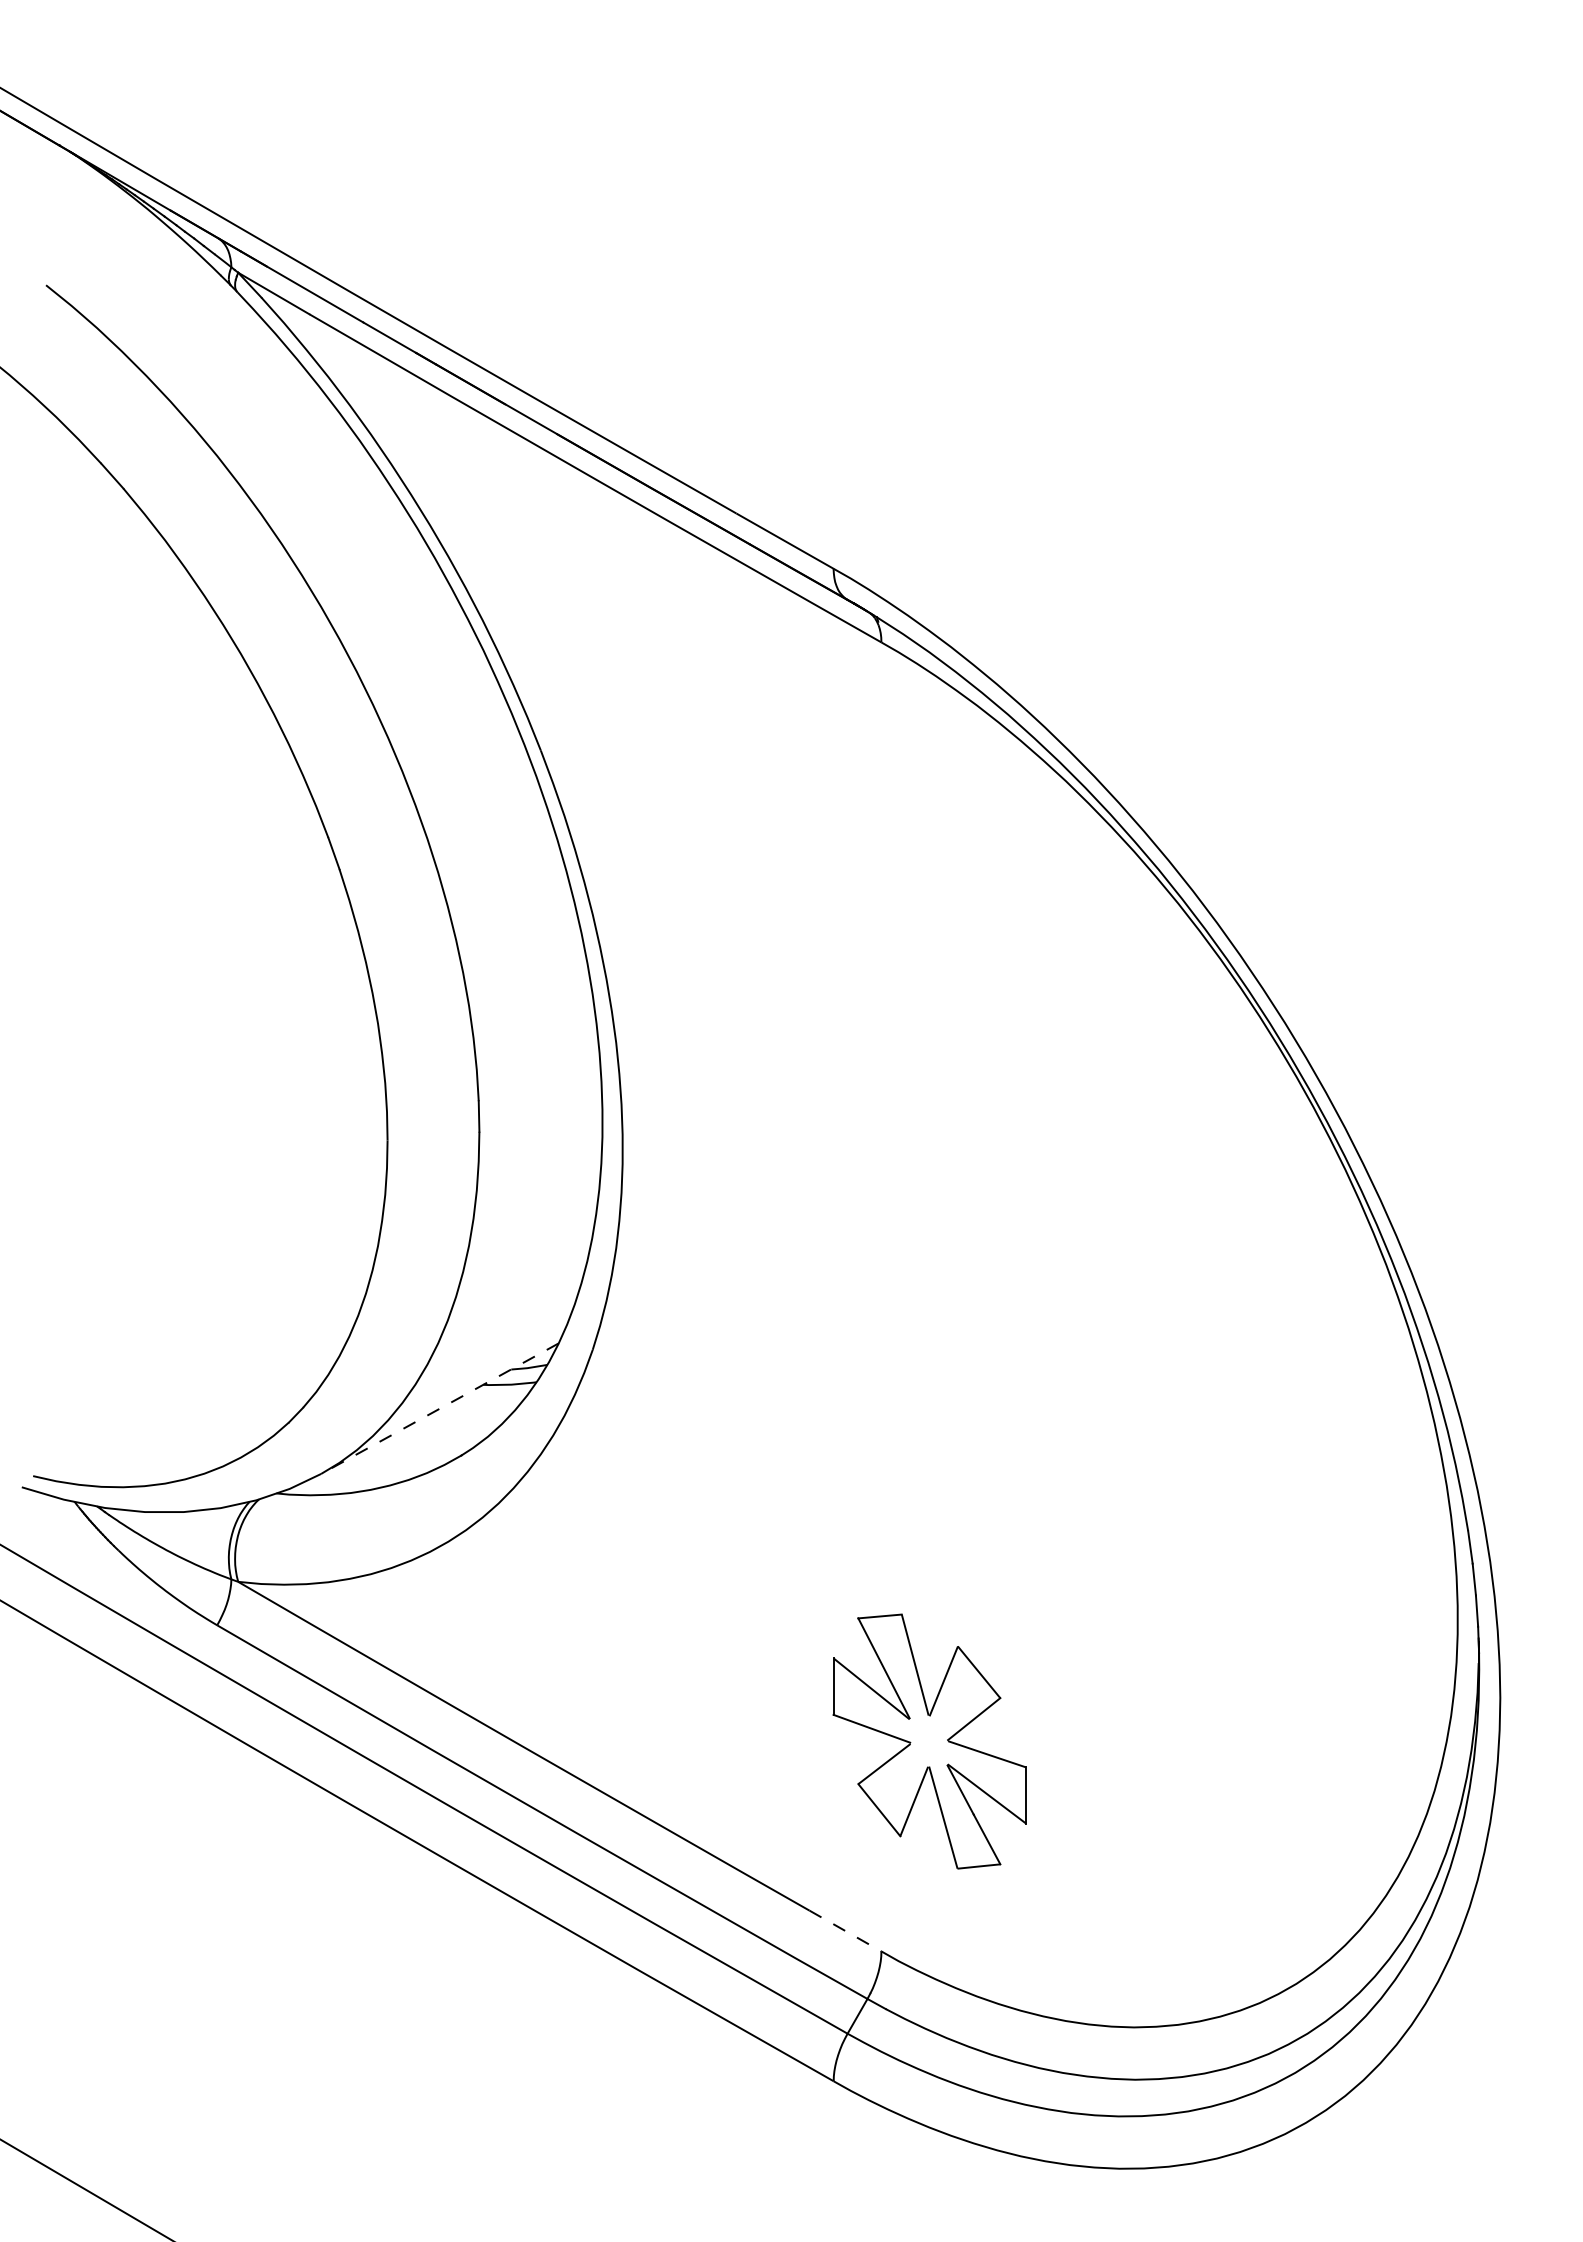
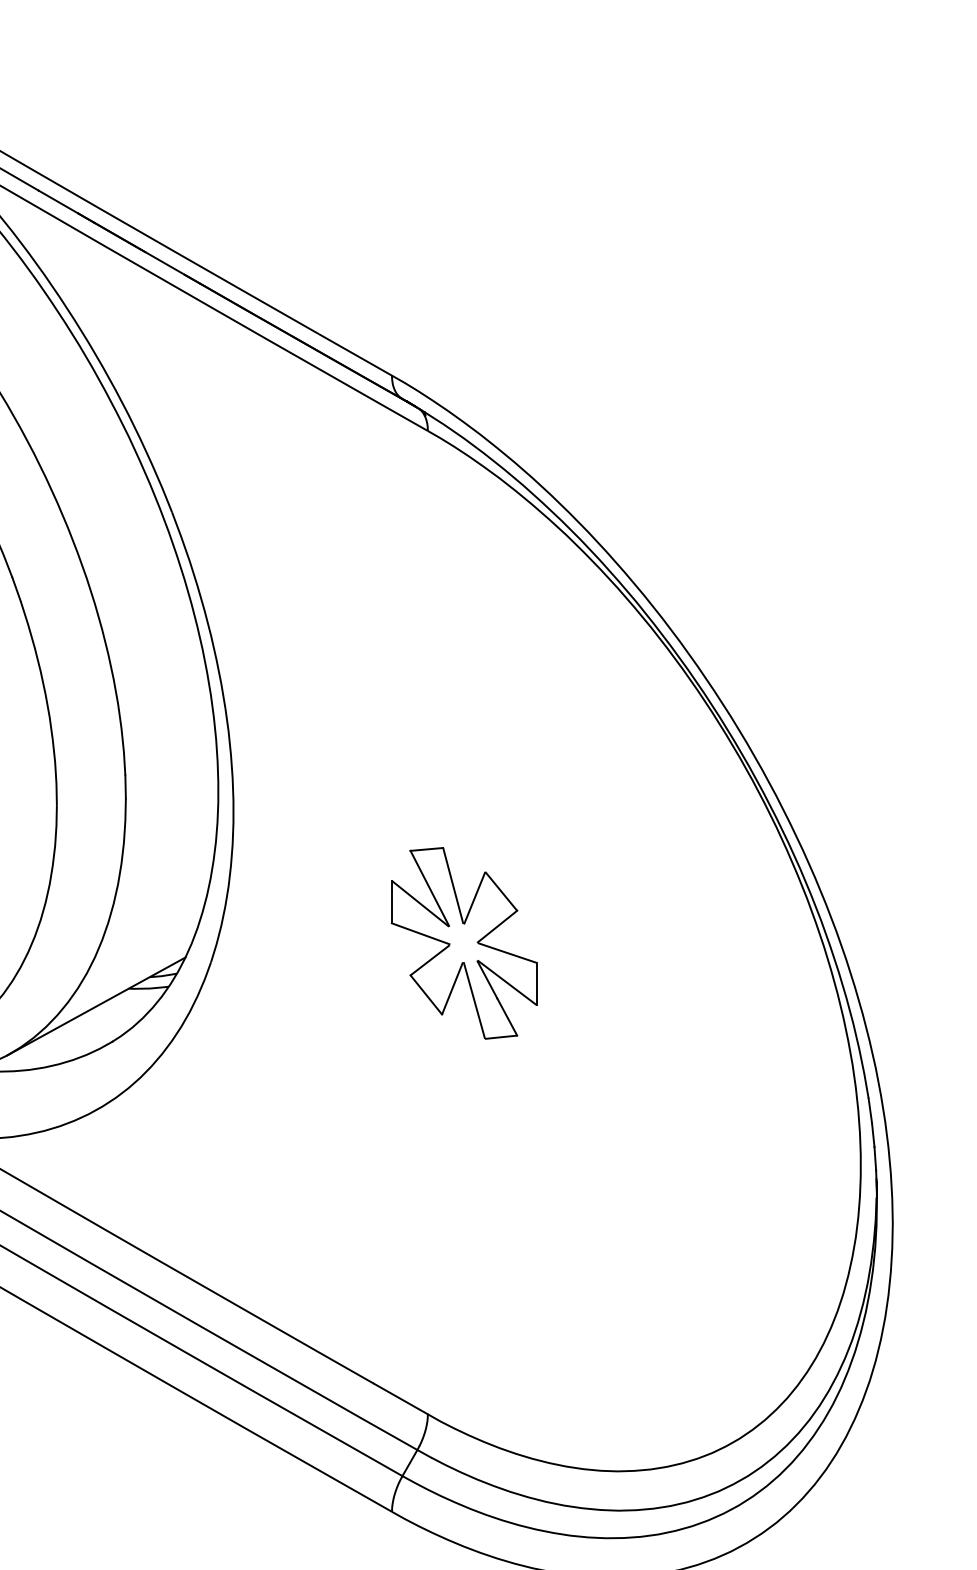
line: (439, 1408) -> (95, 1006), dashed -> solid
part: (929, 1741) -> (463, 943), moved
line: (845, 1931) -> (400, 1399), dashed -> solid

